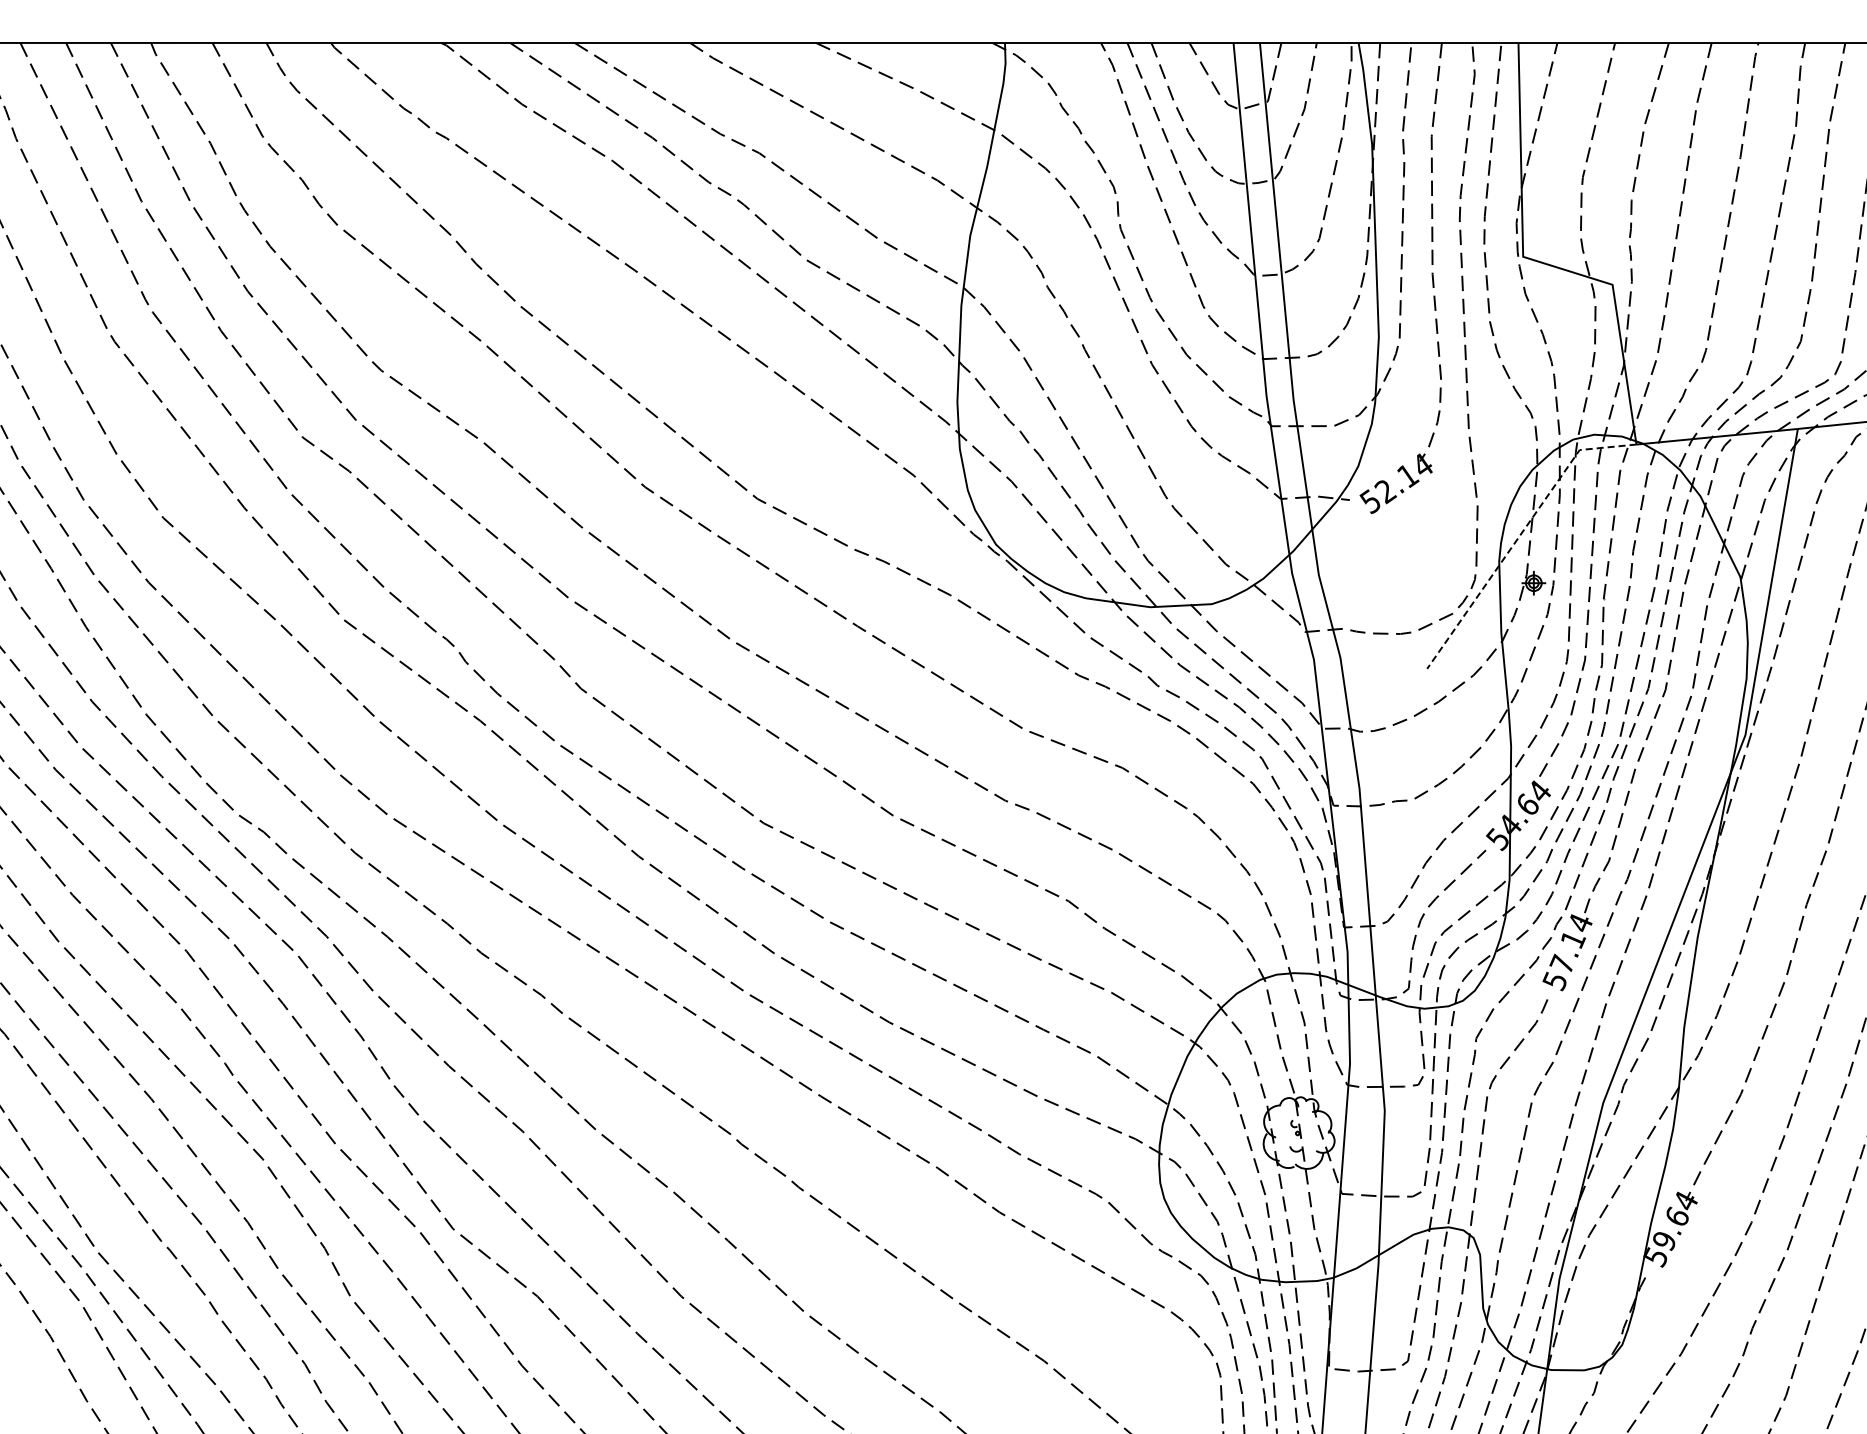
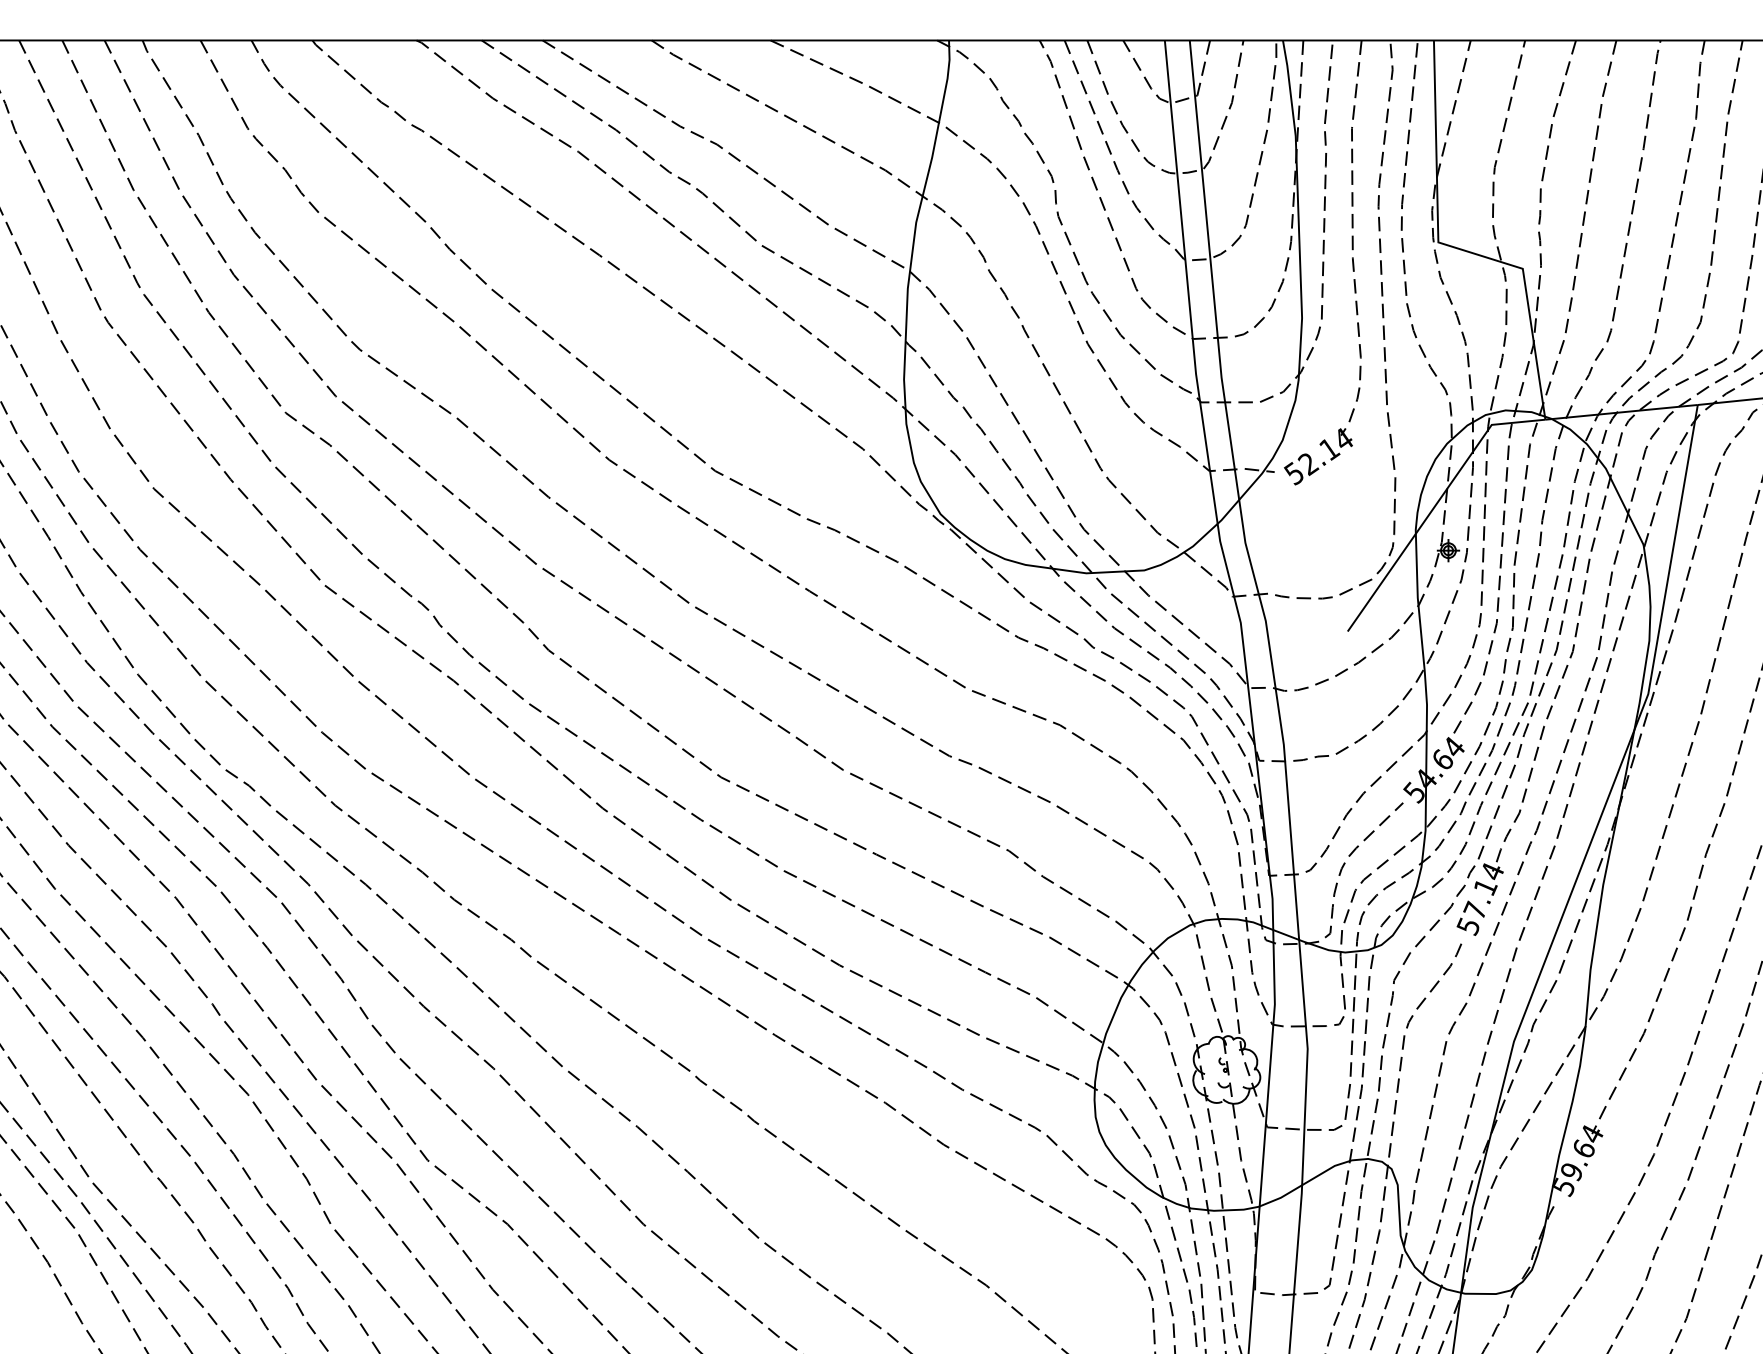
line: (1520, 535) -> (1435, 505), dashed -> solid

